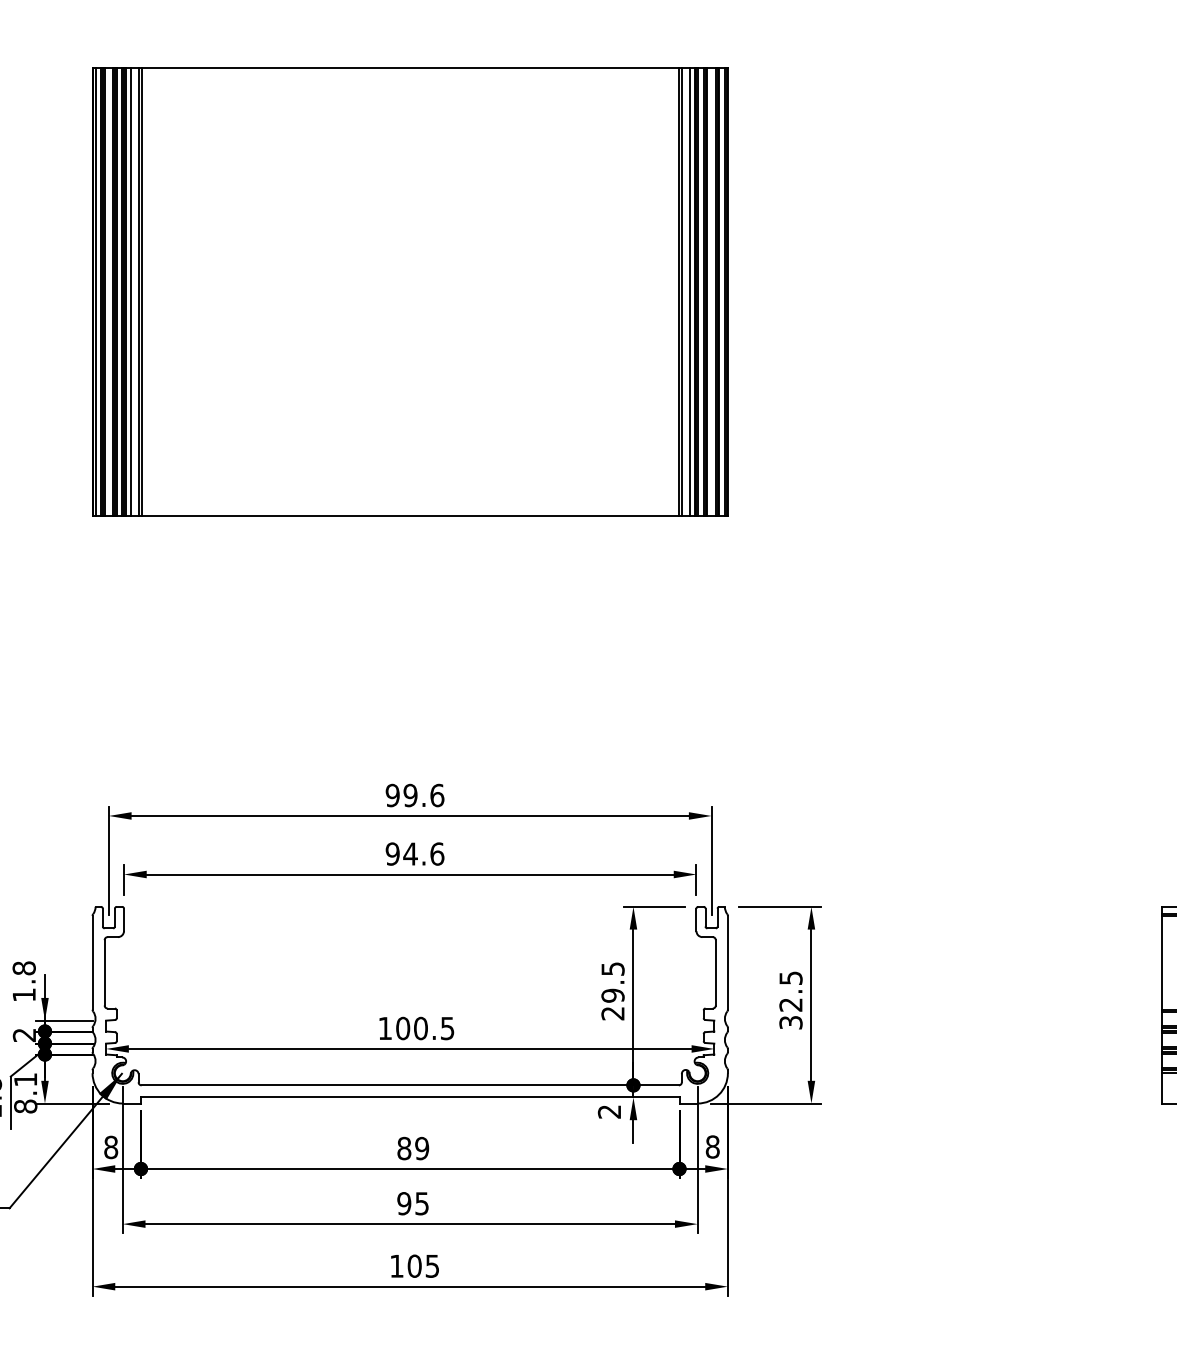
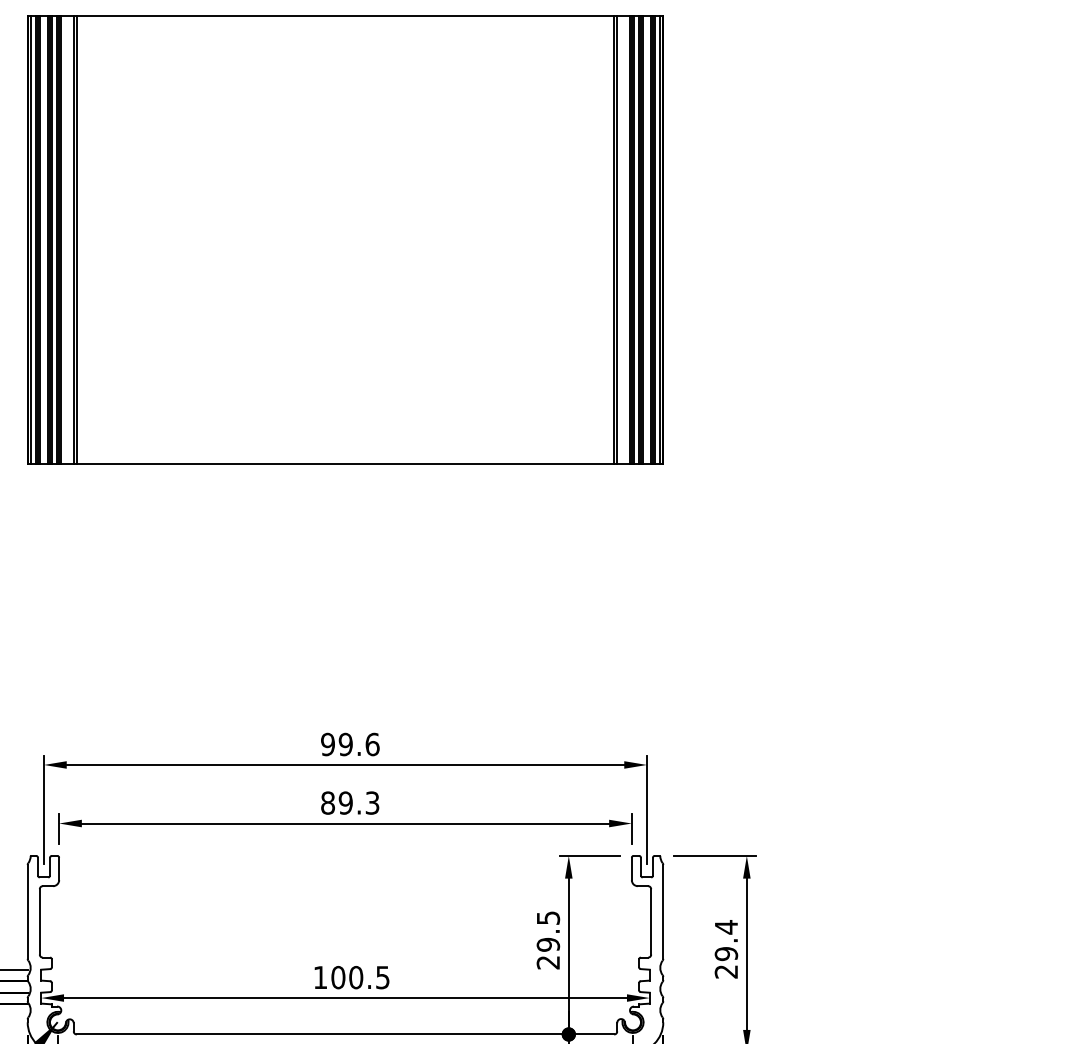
line: (130, 291) -> (65, 240), removed
line: (689, 291) -> (624, 240), removed
text: (414, 853) -> (349, 802), 94.6 -> 89.3
text: (790, 999) -> (725, 948), 32.5 -> 29.4

